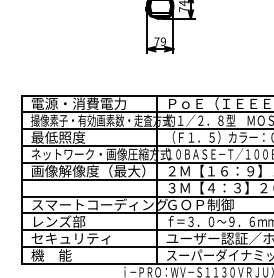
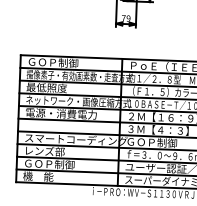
text: (78, 103) -> (62, 62), 電源・消費電力 -> ＧＯＰ制御
text: (88, 170) -> (68, 113), 画像解像度（最大） -> 電源・消費電力
text: (70, 238) -> (53, 164), セキュリティ -> ＧＯＰ制御

